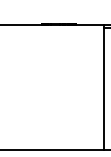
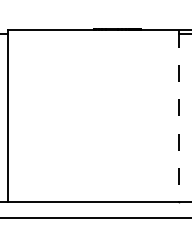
line: (104, 87) -> (179, 116), solid -> dashed

